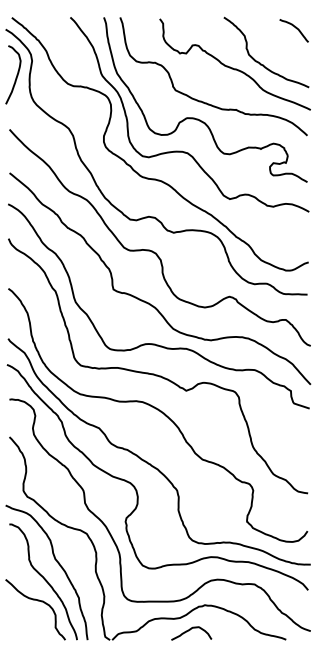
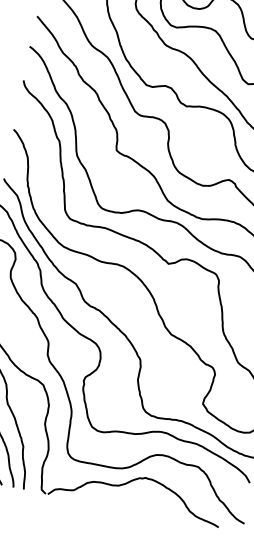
curve: (190, 630) -> (126, 499), removed

